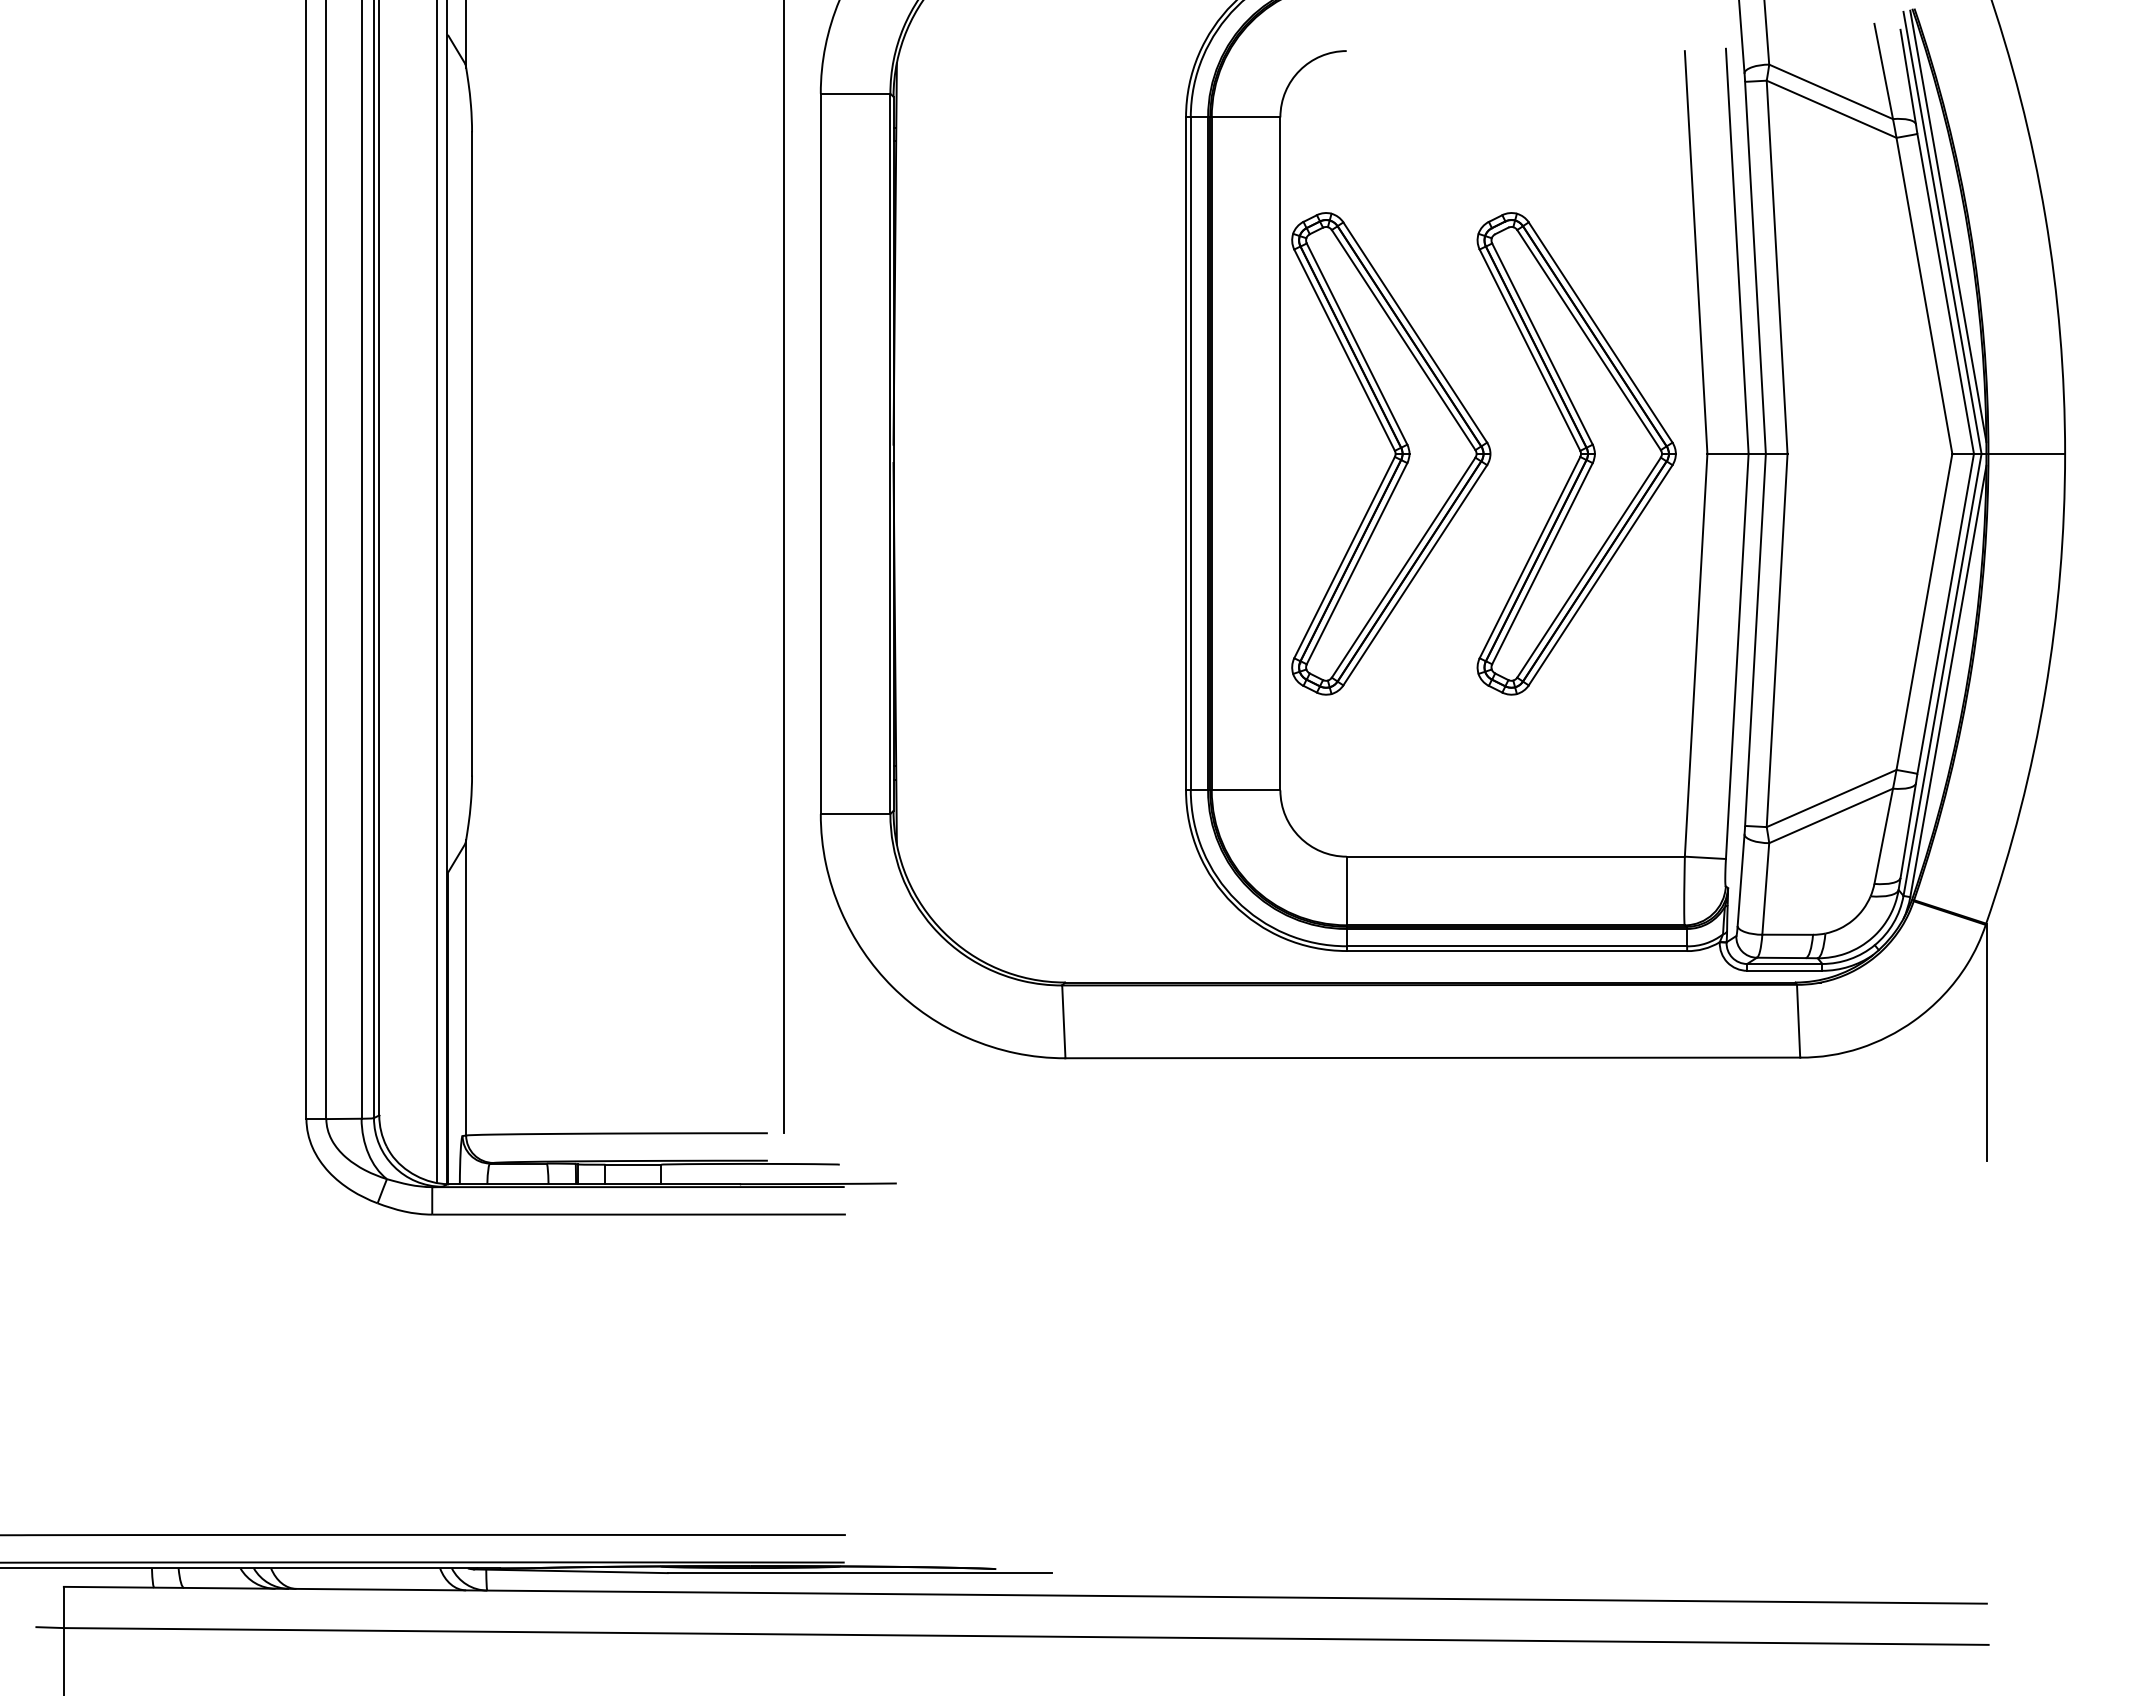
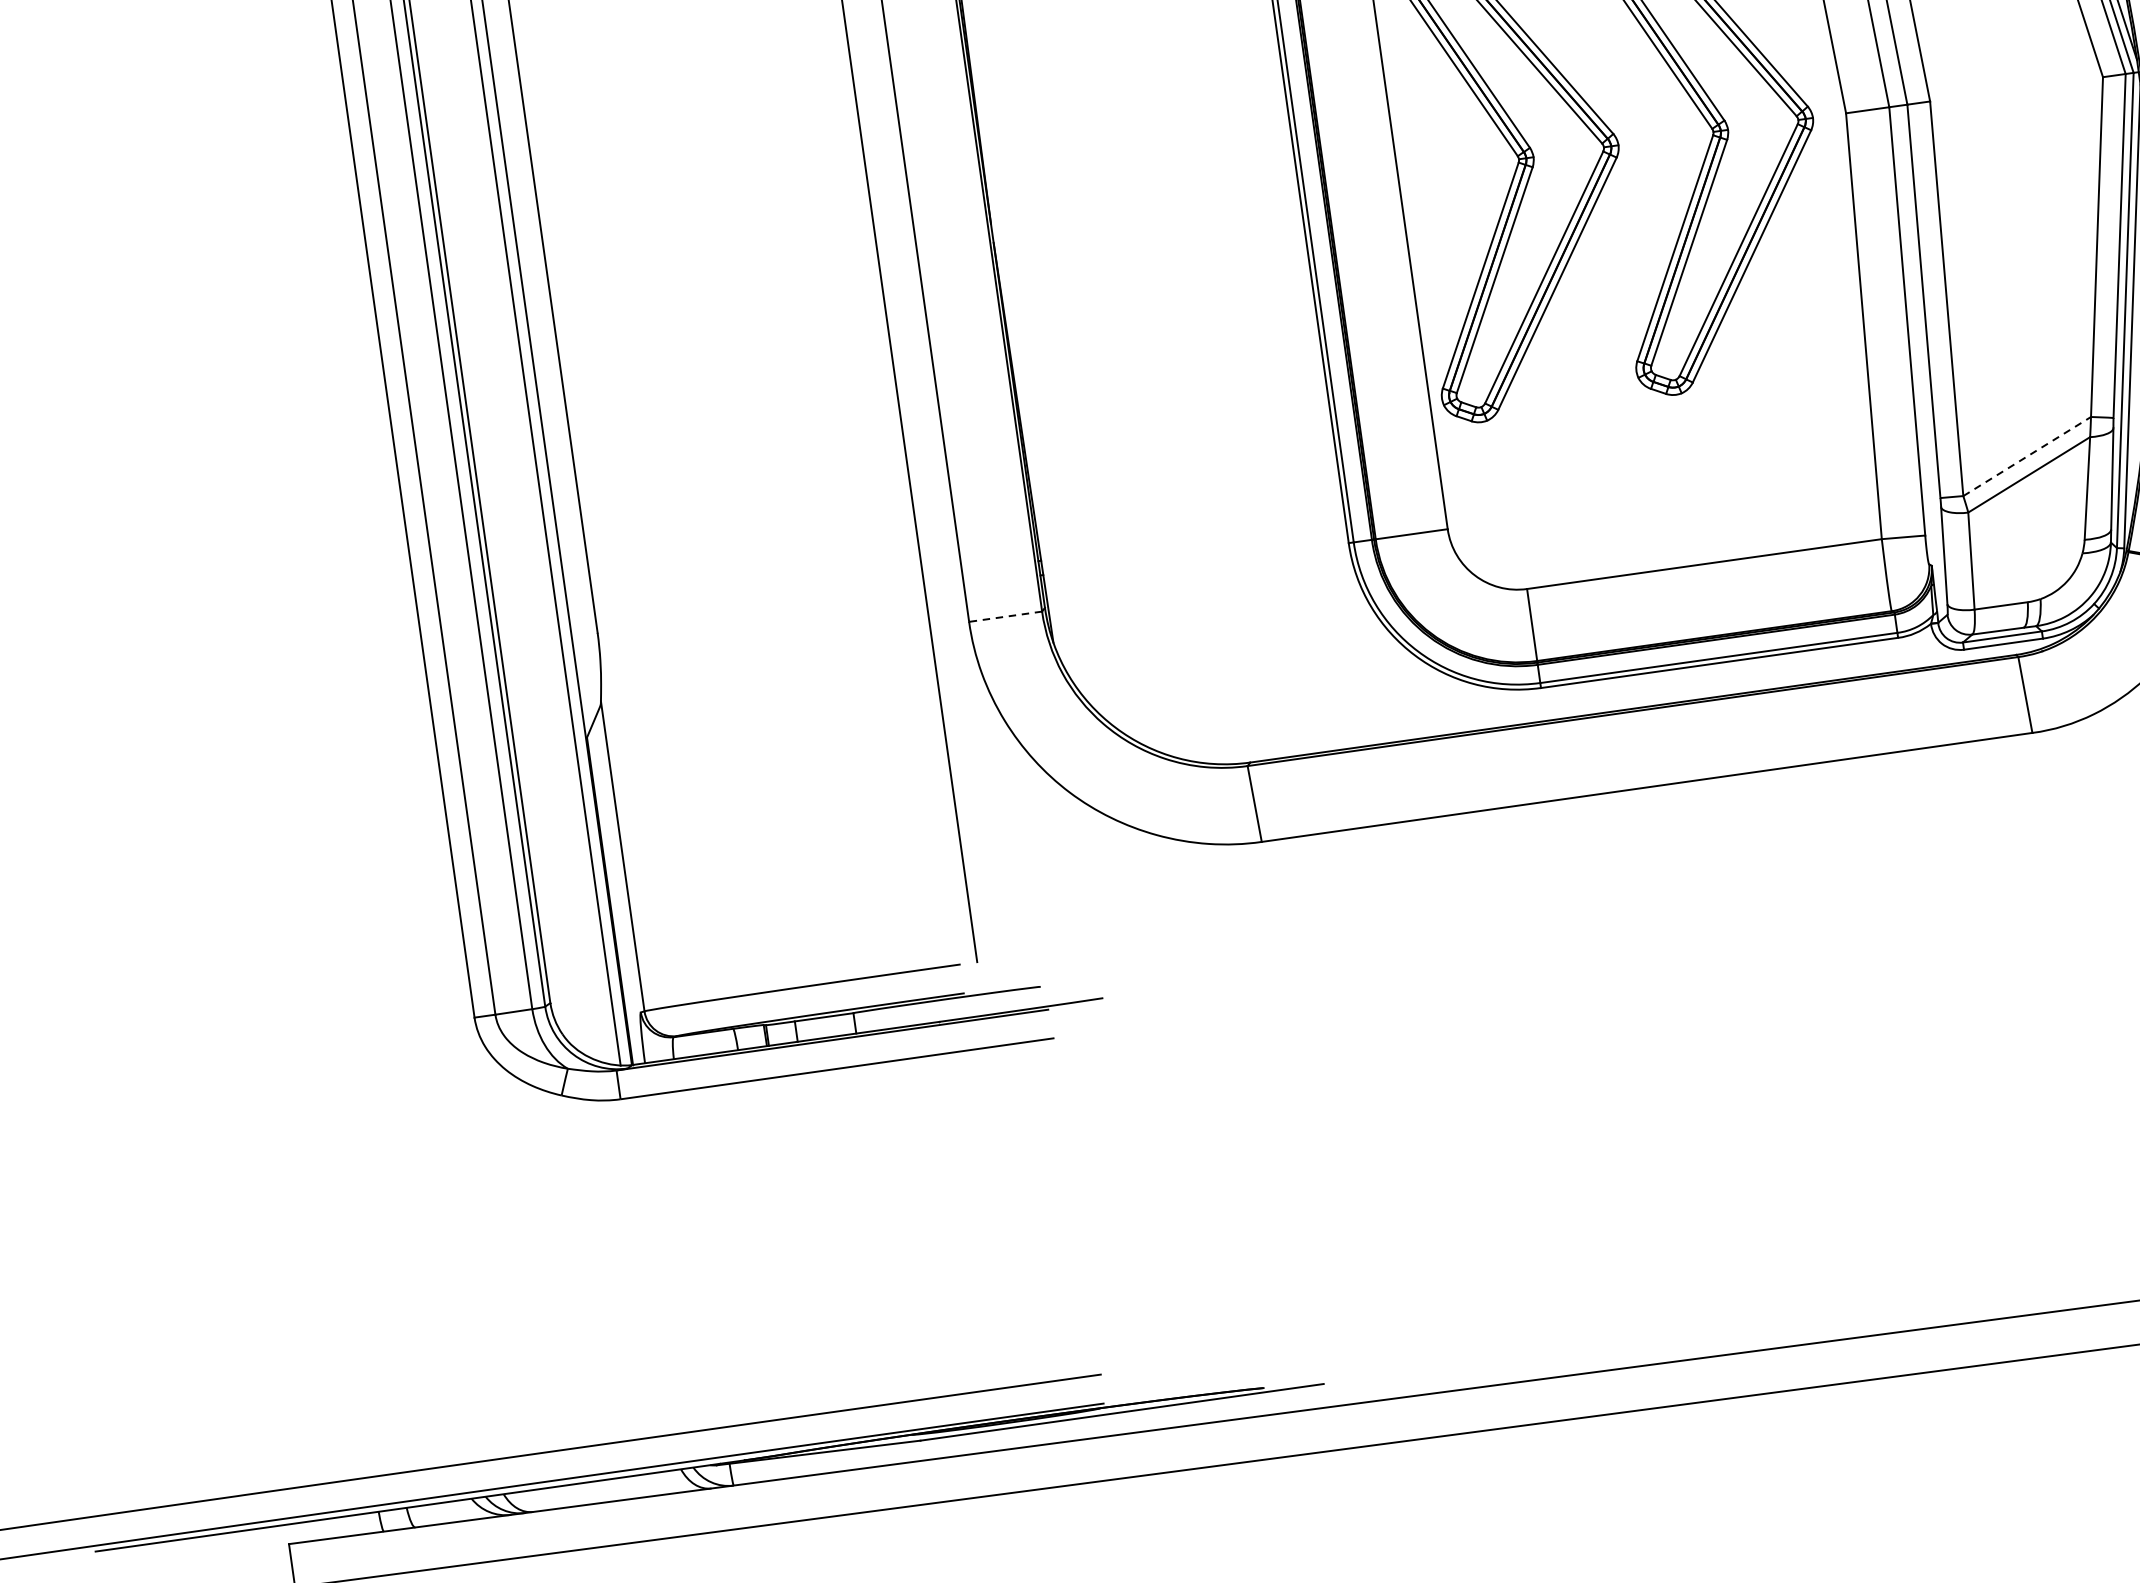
line: (1831, 798) -> (2027, 456), solid -> dashed
line: (855, 814) -> (1005, 617), solid -> dashed

